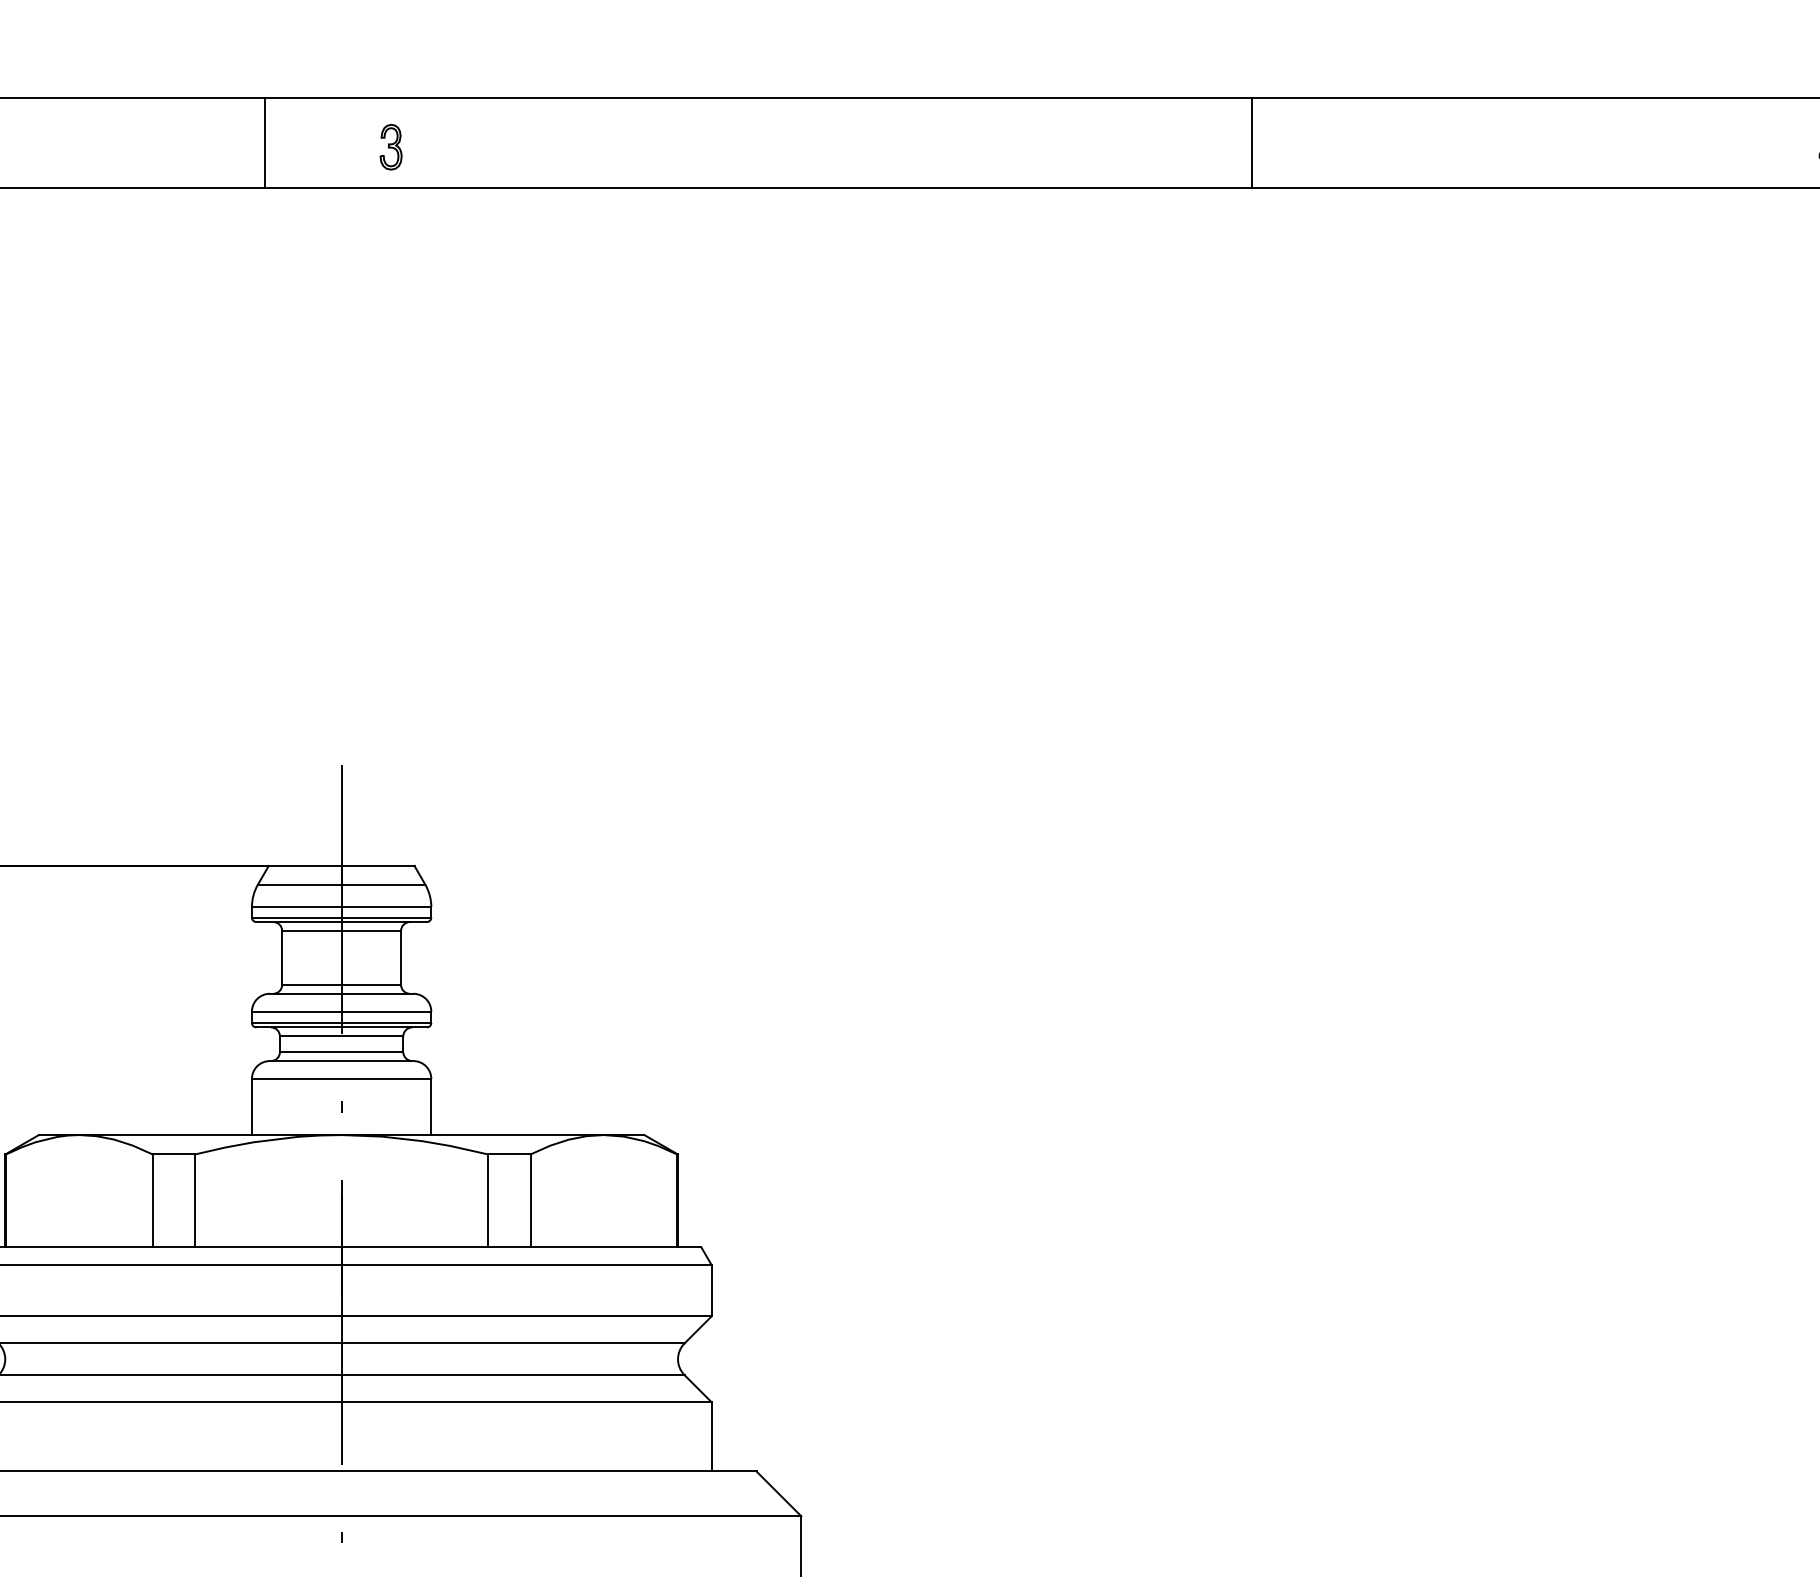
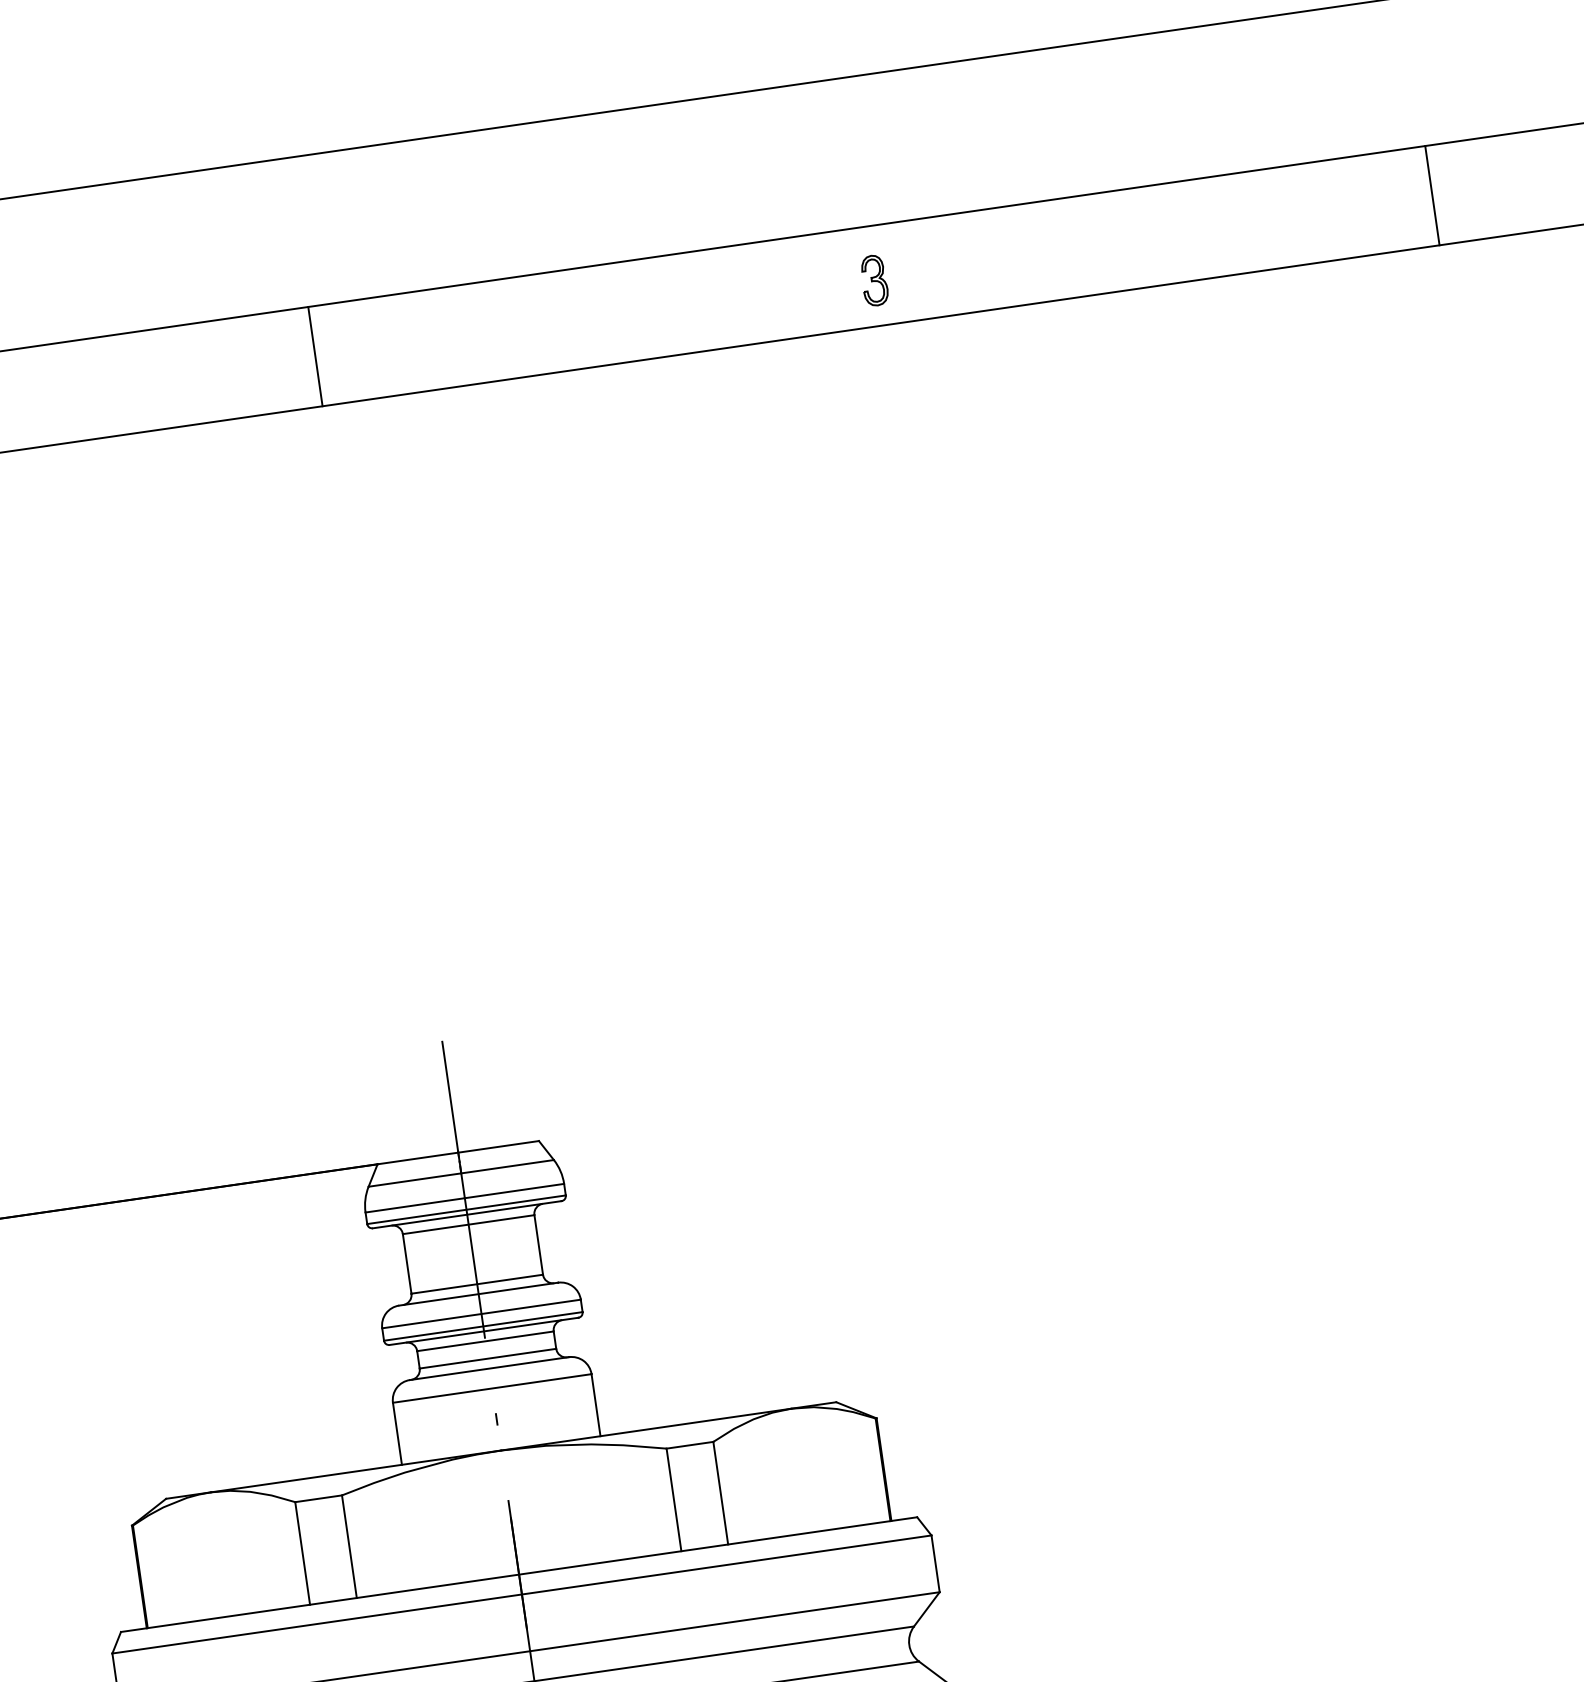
line: (264, 143) -> (315, 357), moved
line: (1251, 143) -> (1432, 196), moved
part: (390, 147) -> (873, 281), moved

